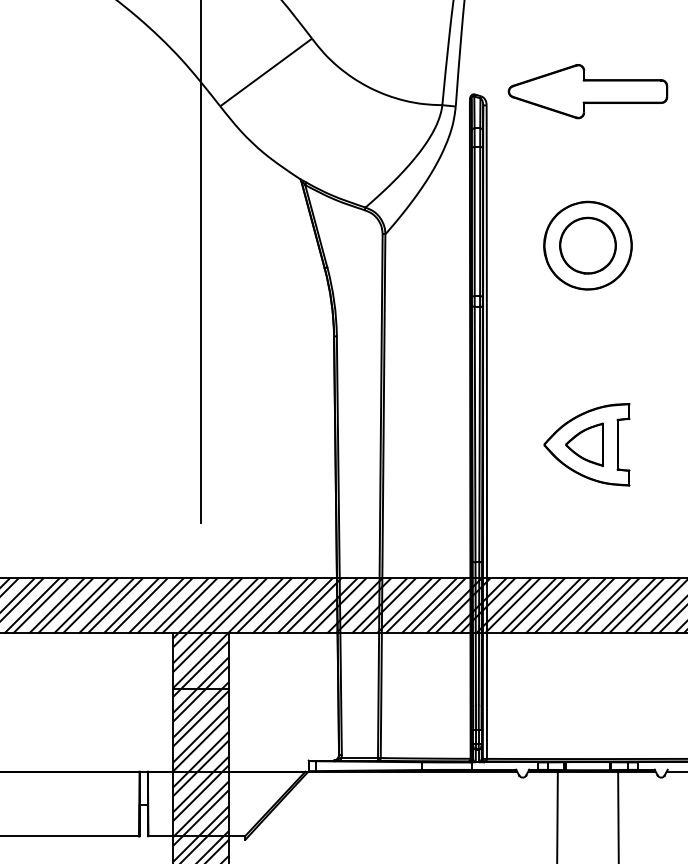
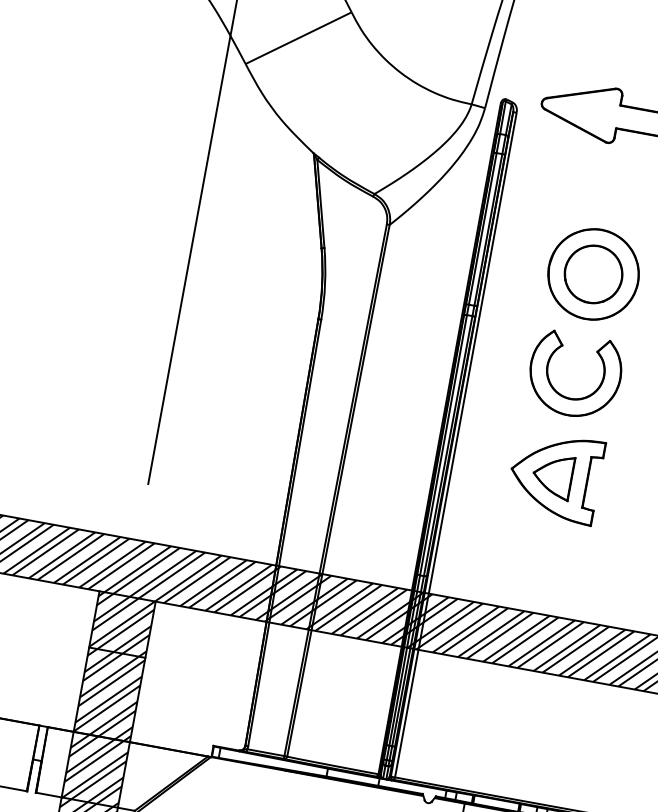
part: (585, 366) -> (568, 396), added

